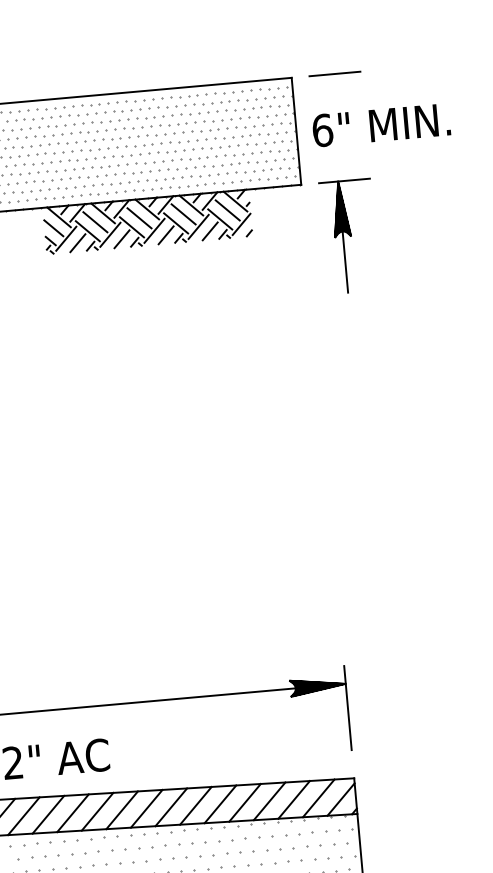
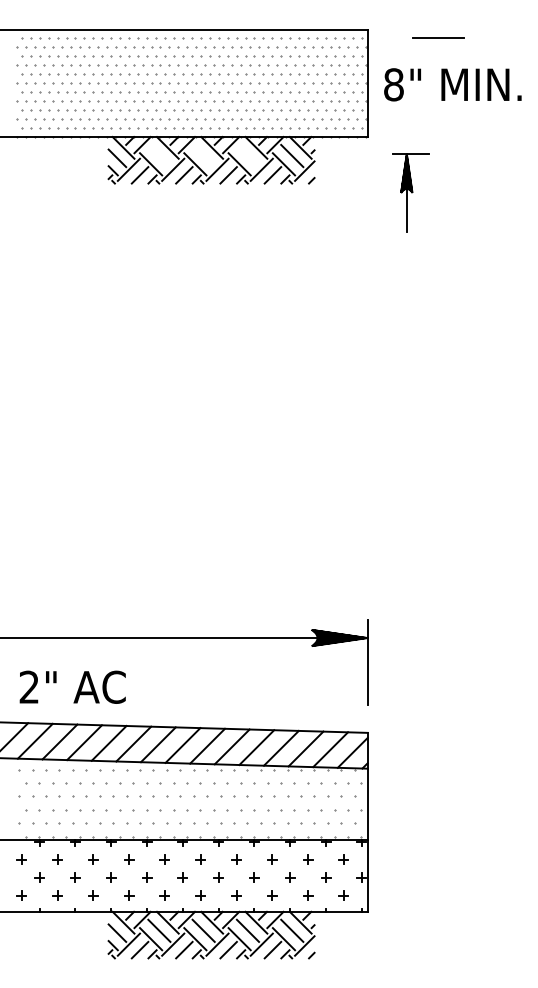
line: (335, 73) -> (438, 37), moved
text: (323, 130) -> (394, 84), 6" -> 8"
line: (183, 213) -> (247, 155), removed
line: (139, 217) -> (203, 155), removed
line: (95, 221) -> (159, 155), removed
part: (349, 236) -> (411, 192), size x0.7

